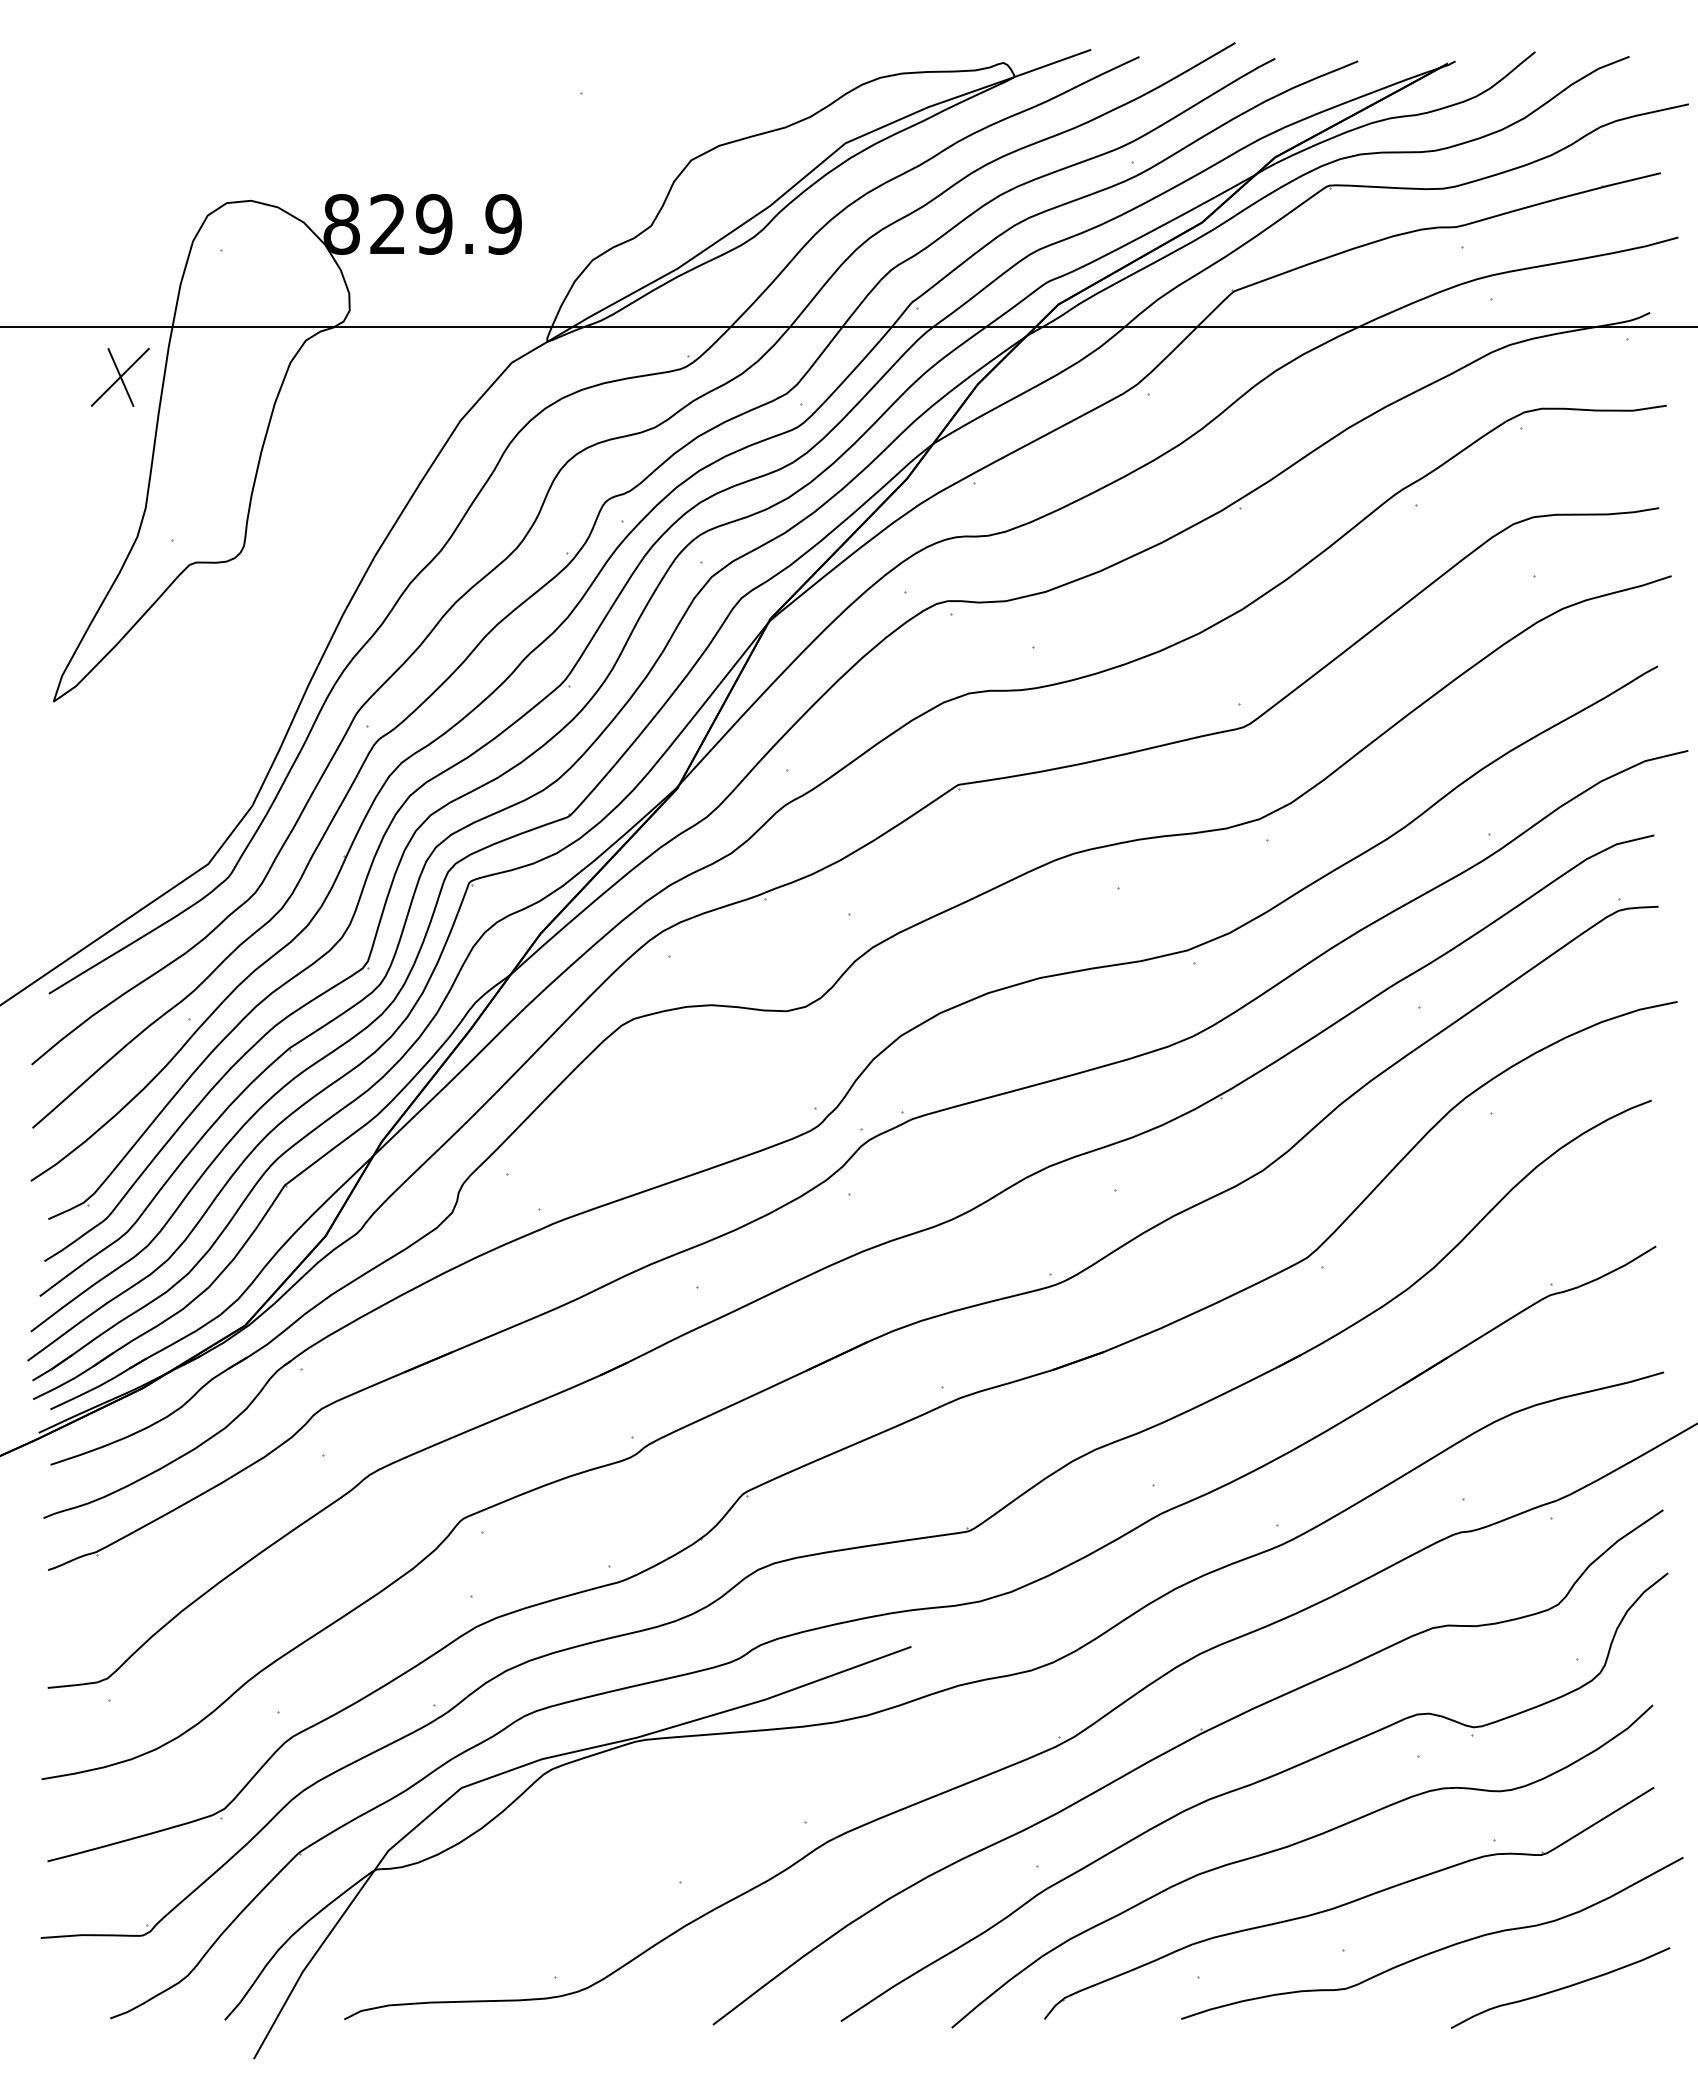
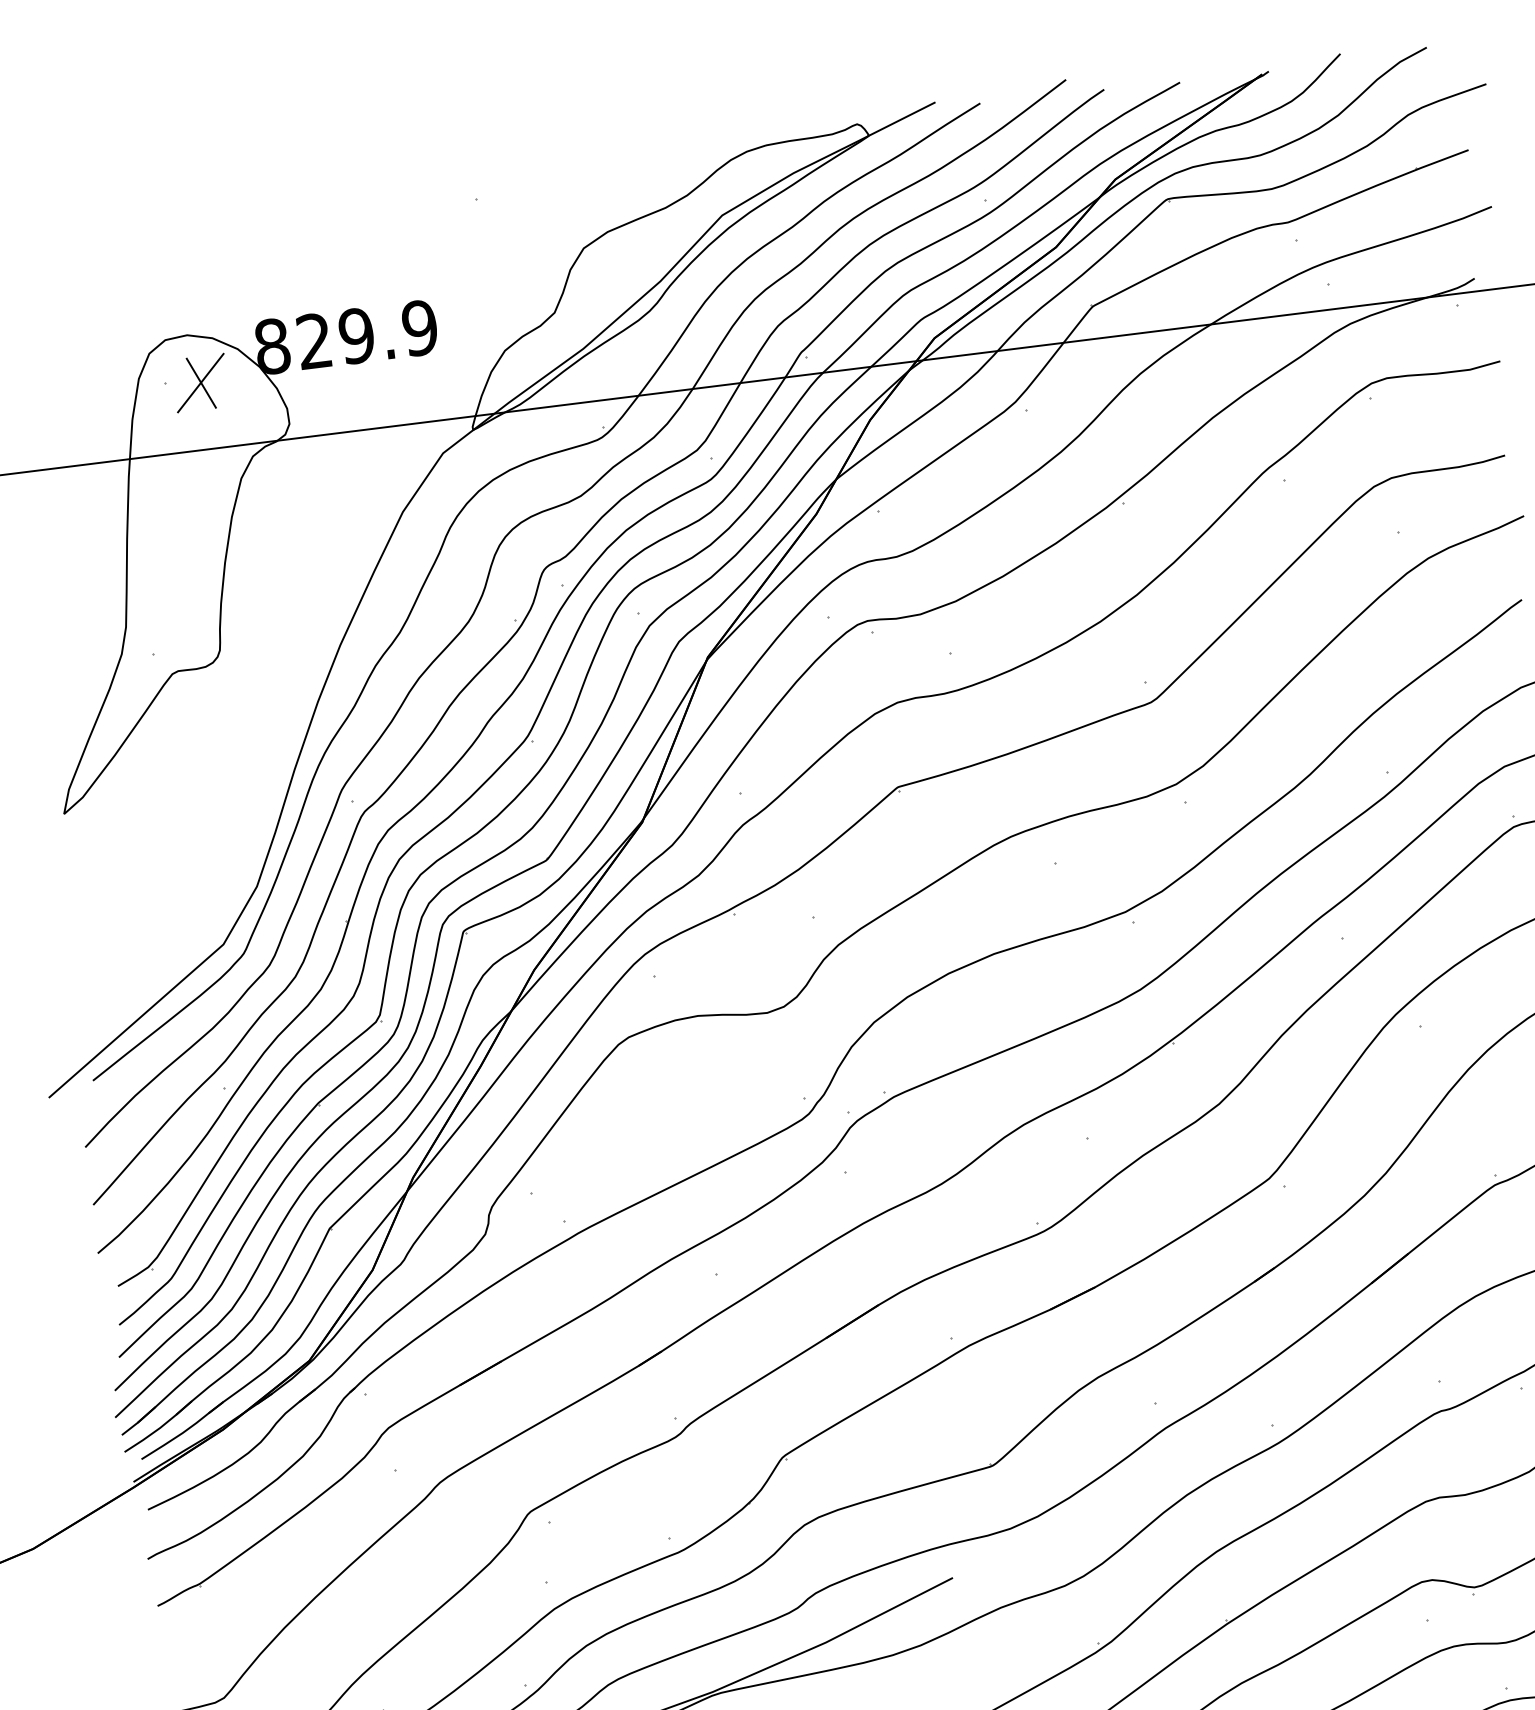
part: (119, 376) -> (199, 382), moved

